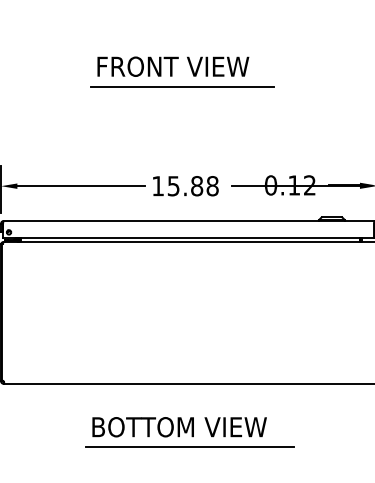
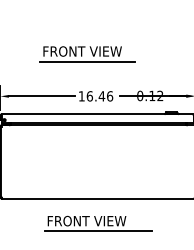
part: (182, 72) -> (87, 54), moved
text: (192, 186) -> (99, 96), 15.88 -> 16.46
text: (180, 425) -> (93, 220), BOTTOM VIEW -> FRONT VIEW

